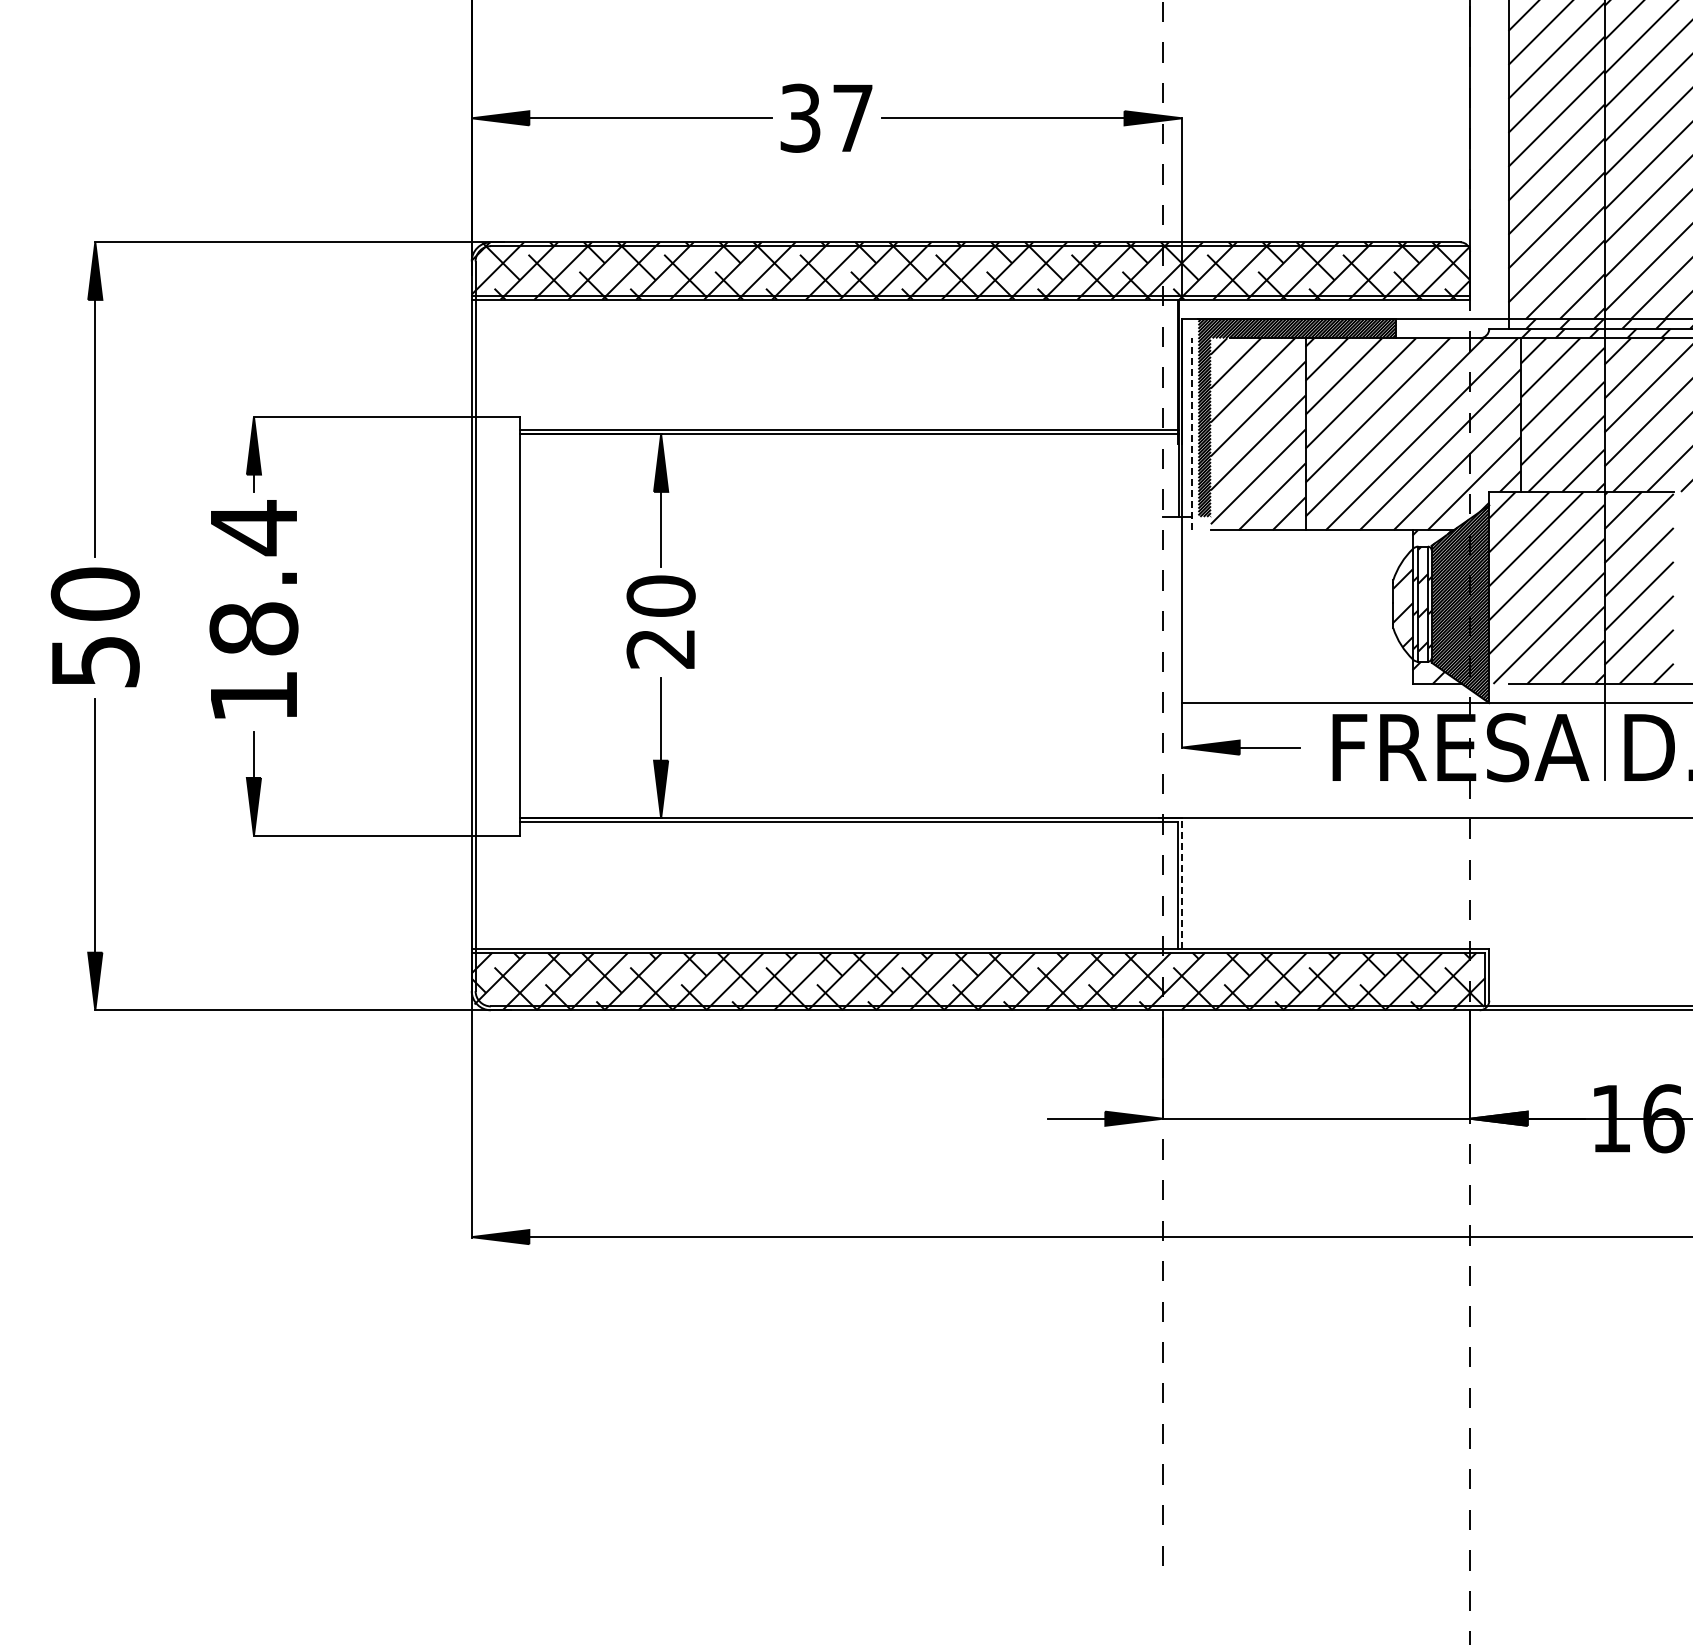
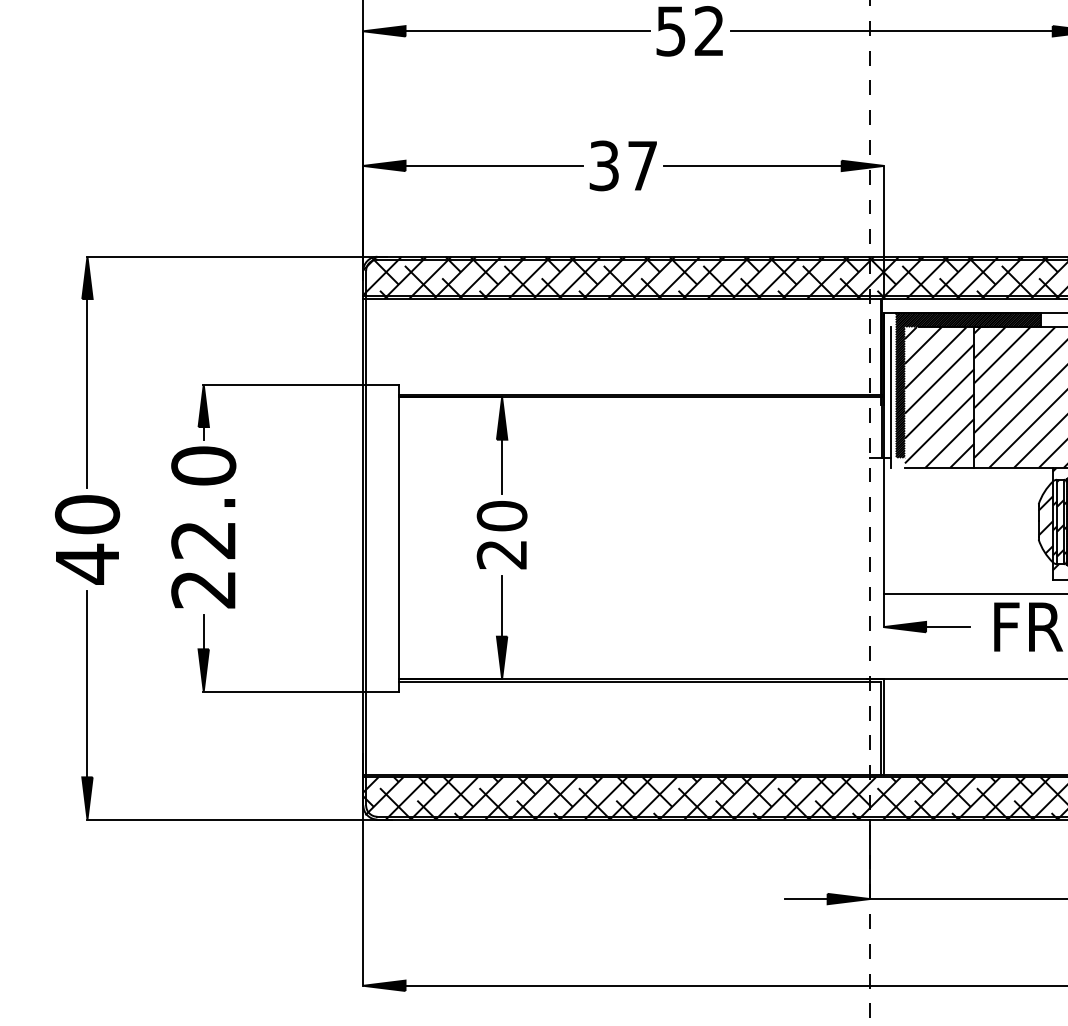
line: (1191, 434) -> (890, 397), dashed -> solid
text: (253, 611) -> (203, 527), 18.4 -> 22.0
text: (95, 661) -> (87, 563), 50 -> 40
line: (1182, 883) -> (884, 726), dashed -> solid

